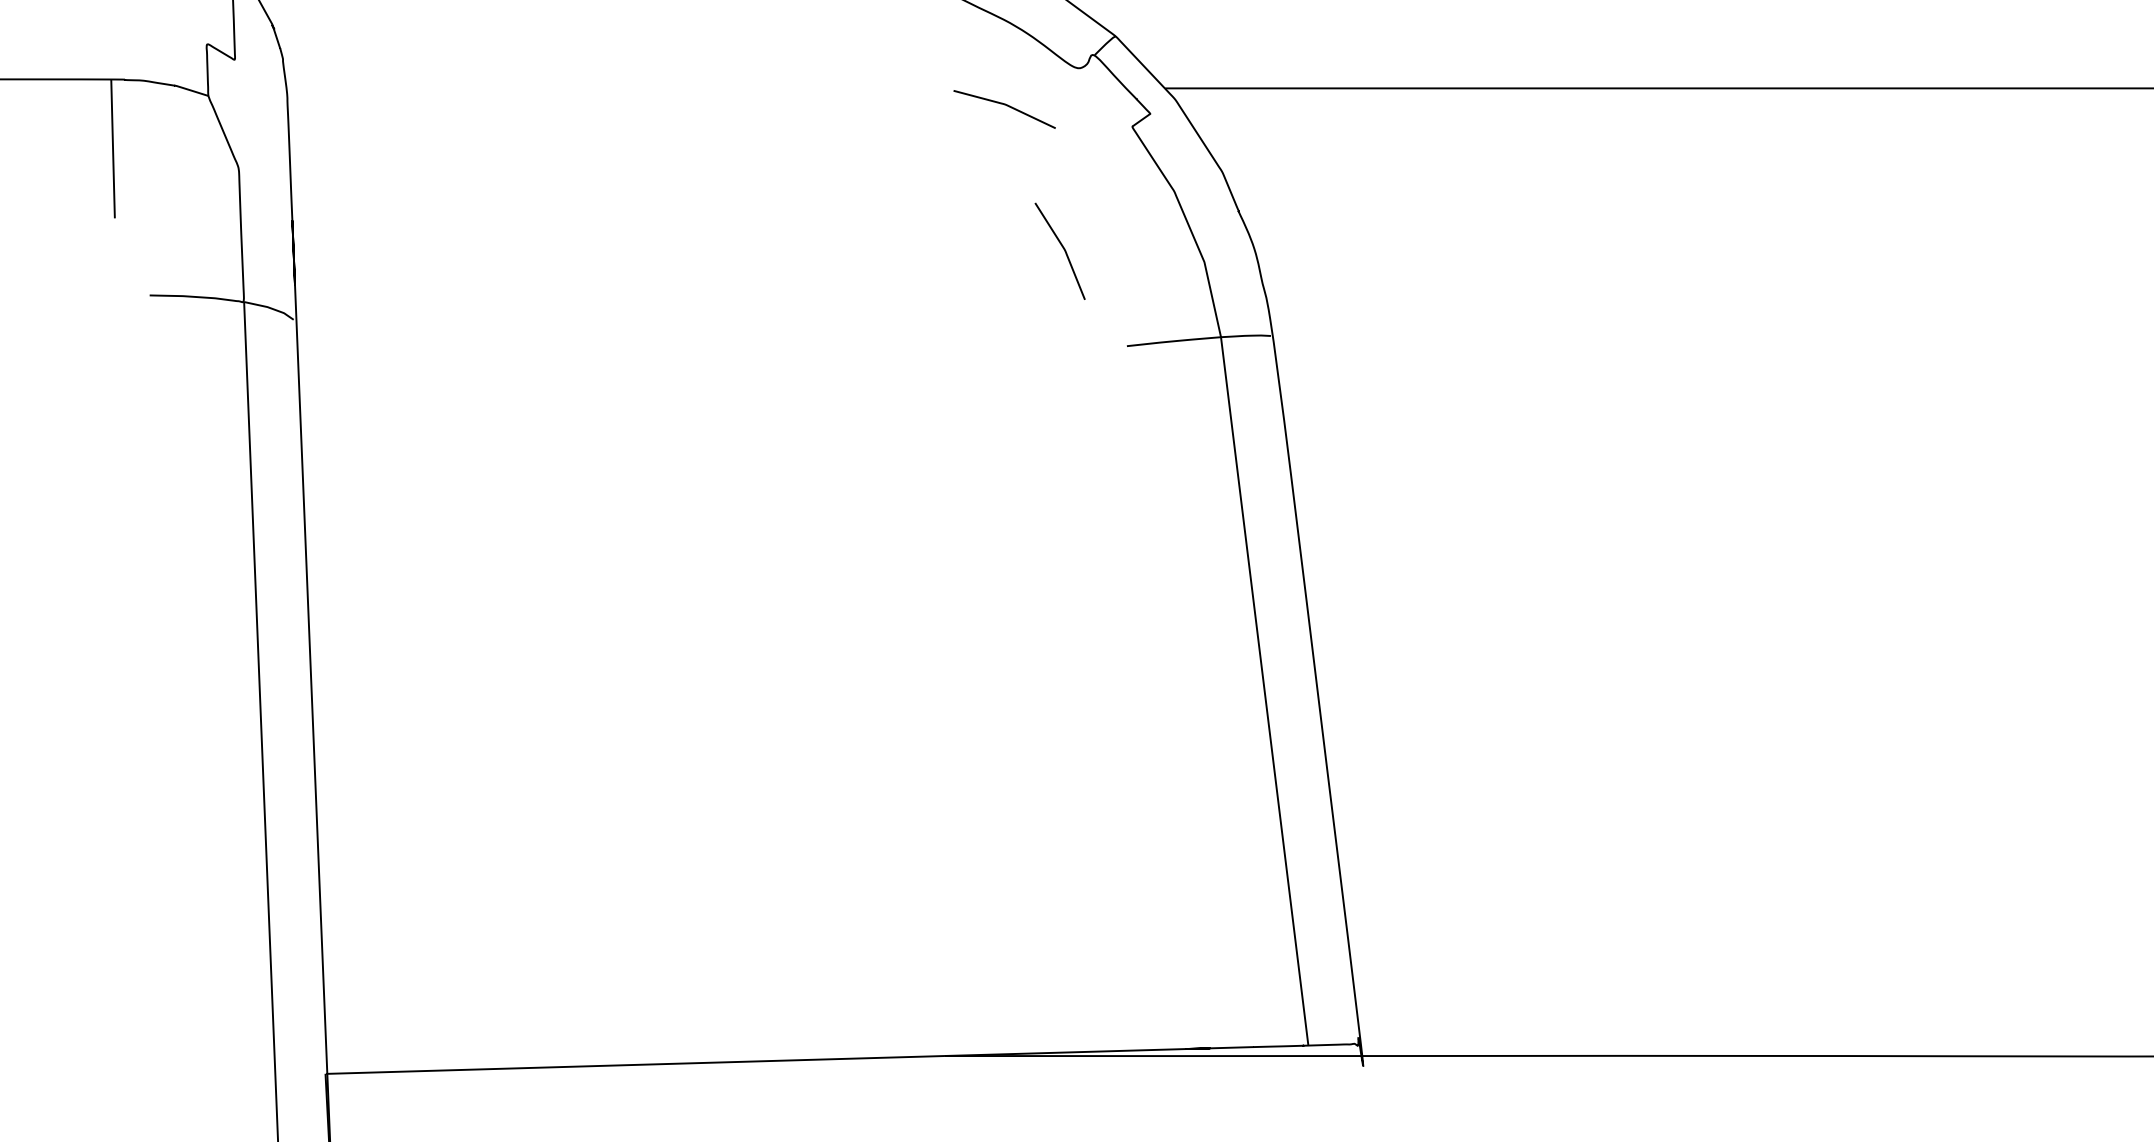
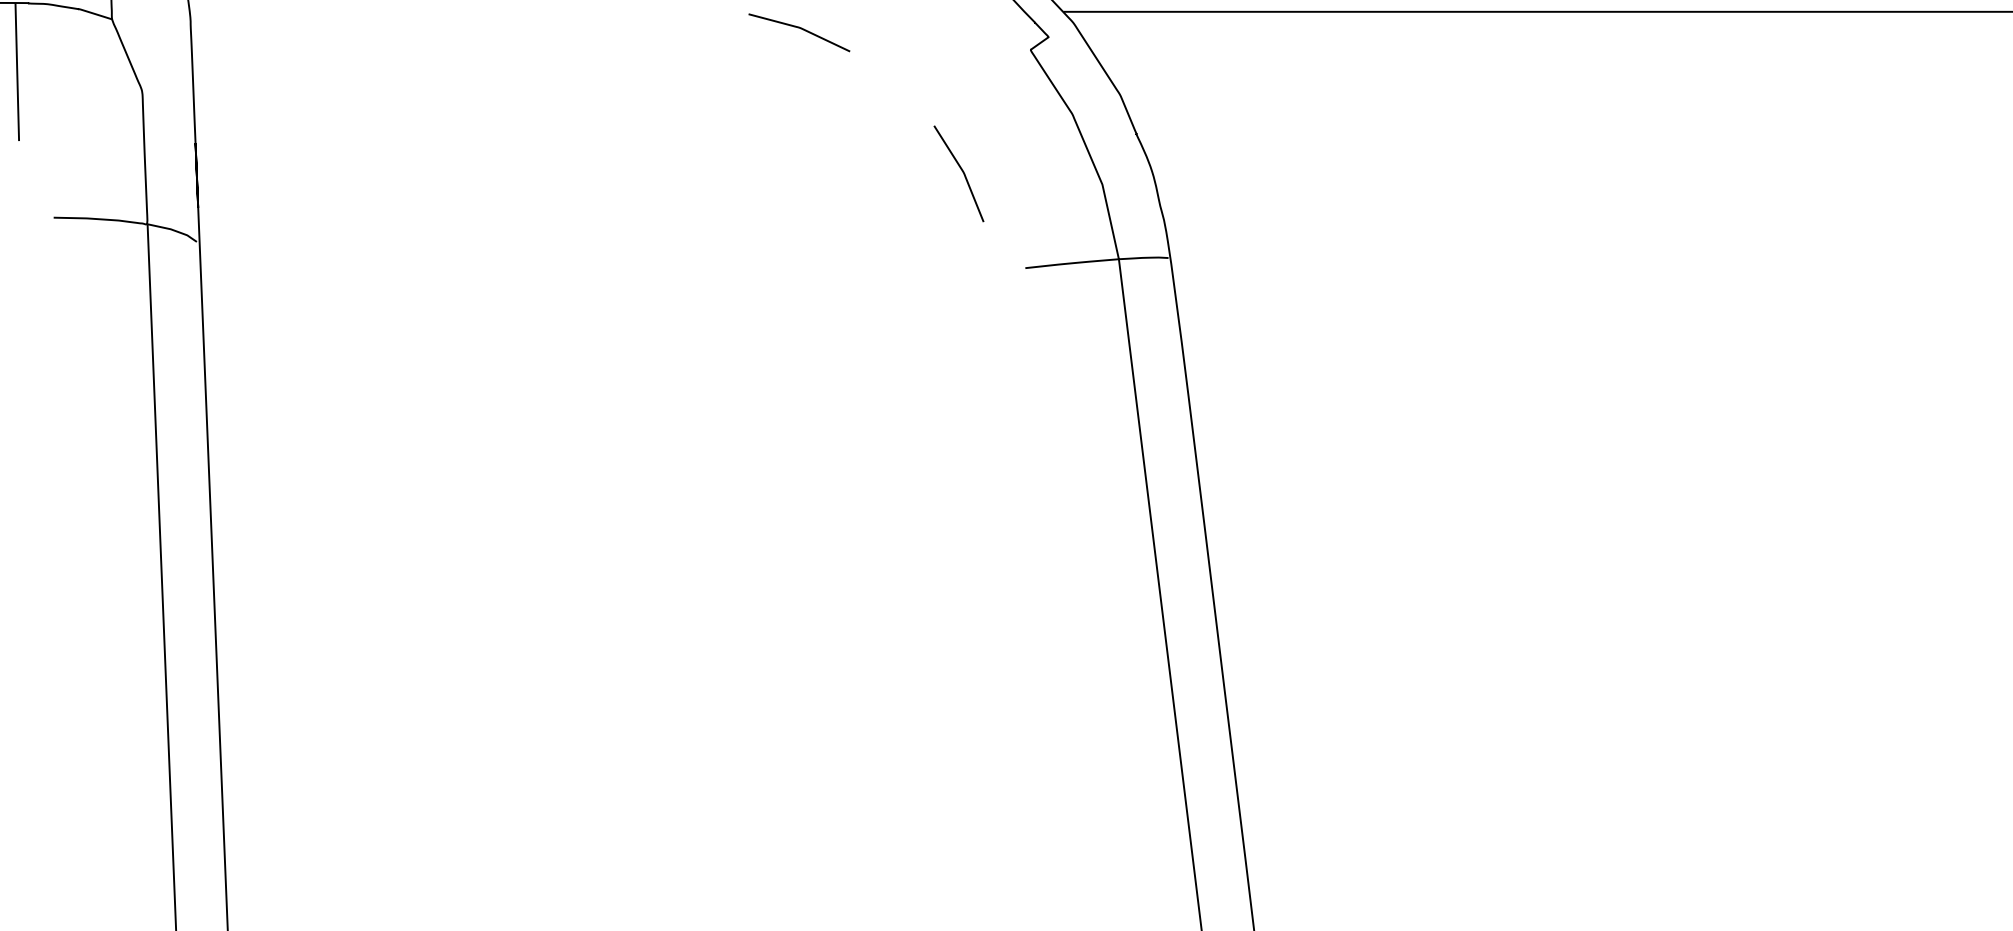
curve: (1006, 106) -> (801, 29), moved

